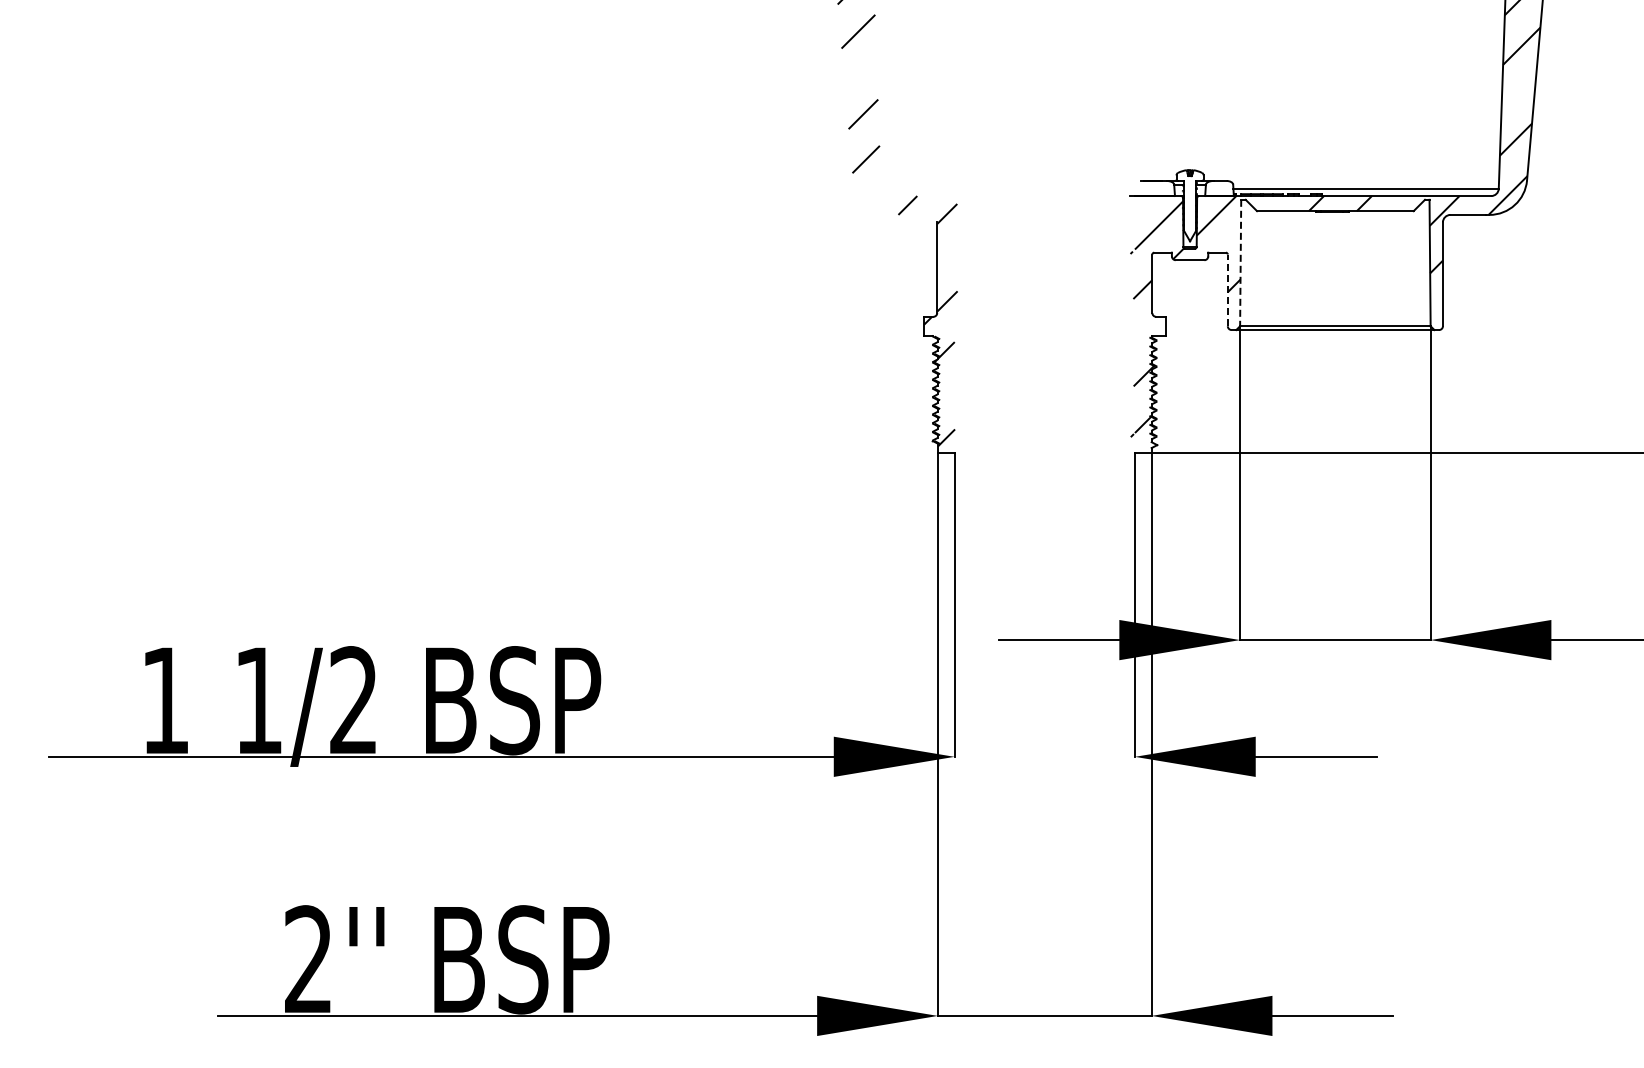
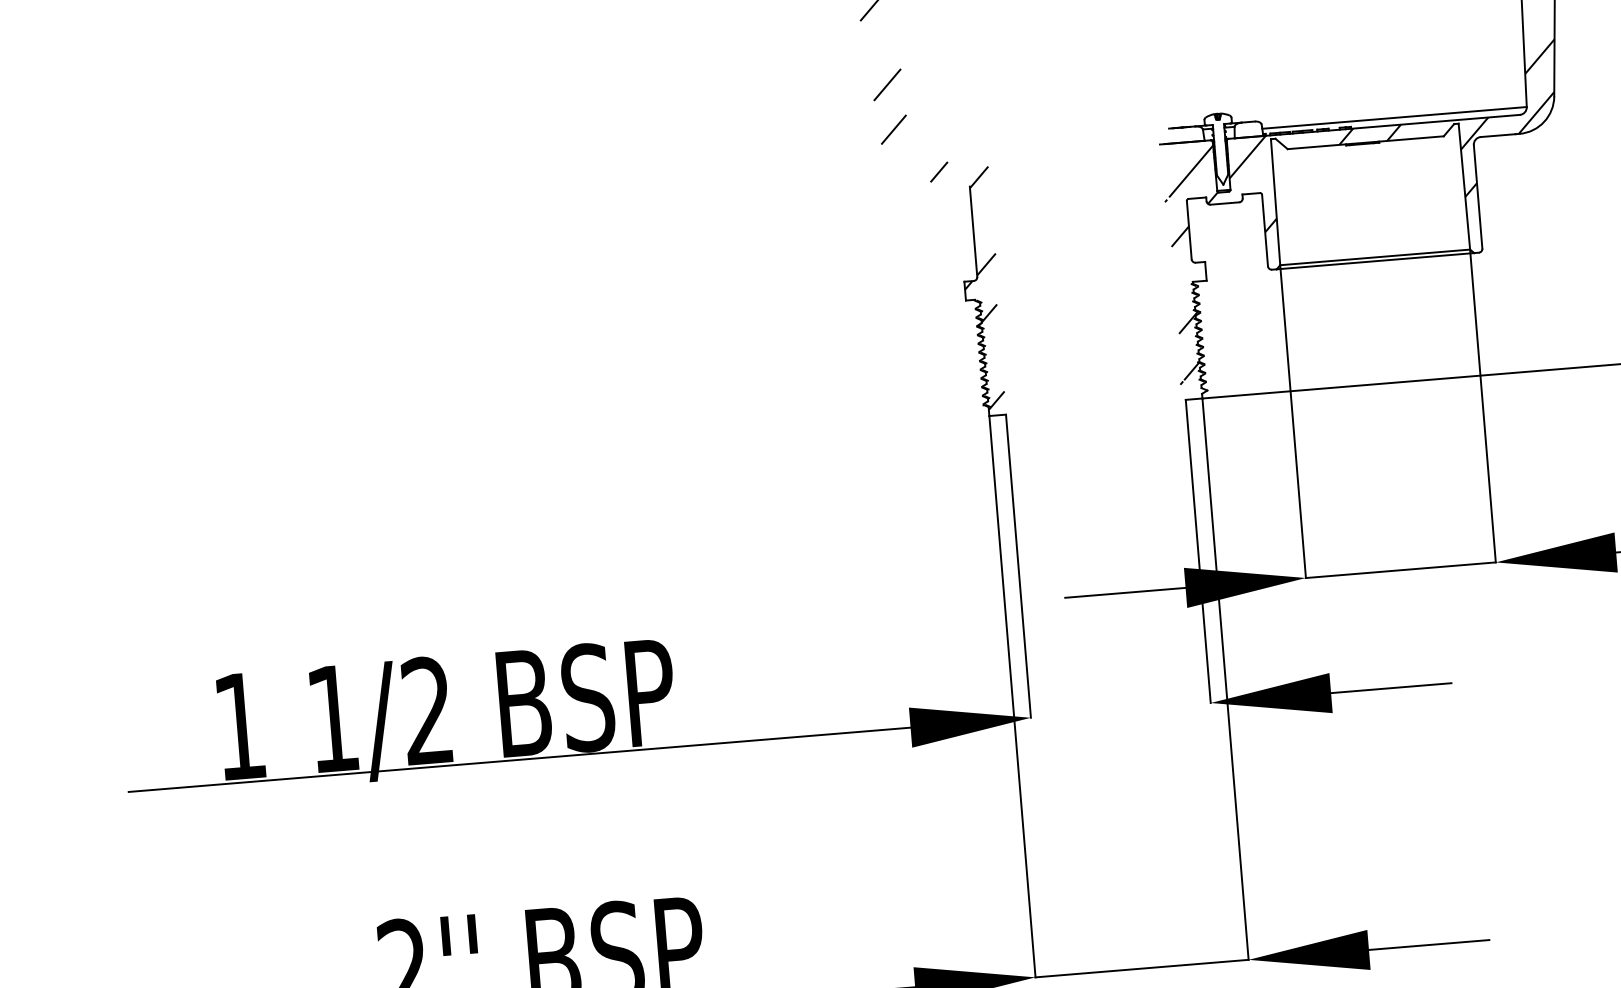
line: (1240, 263) -> (1275, 202), dashed -> solid
line: (1227, 290) -> (1264, 230), dashed -> solid

